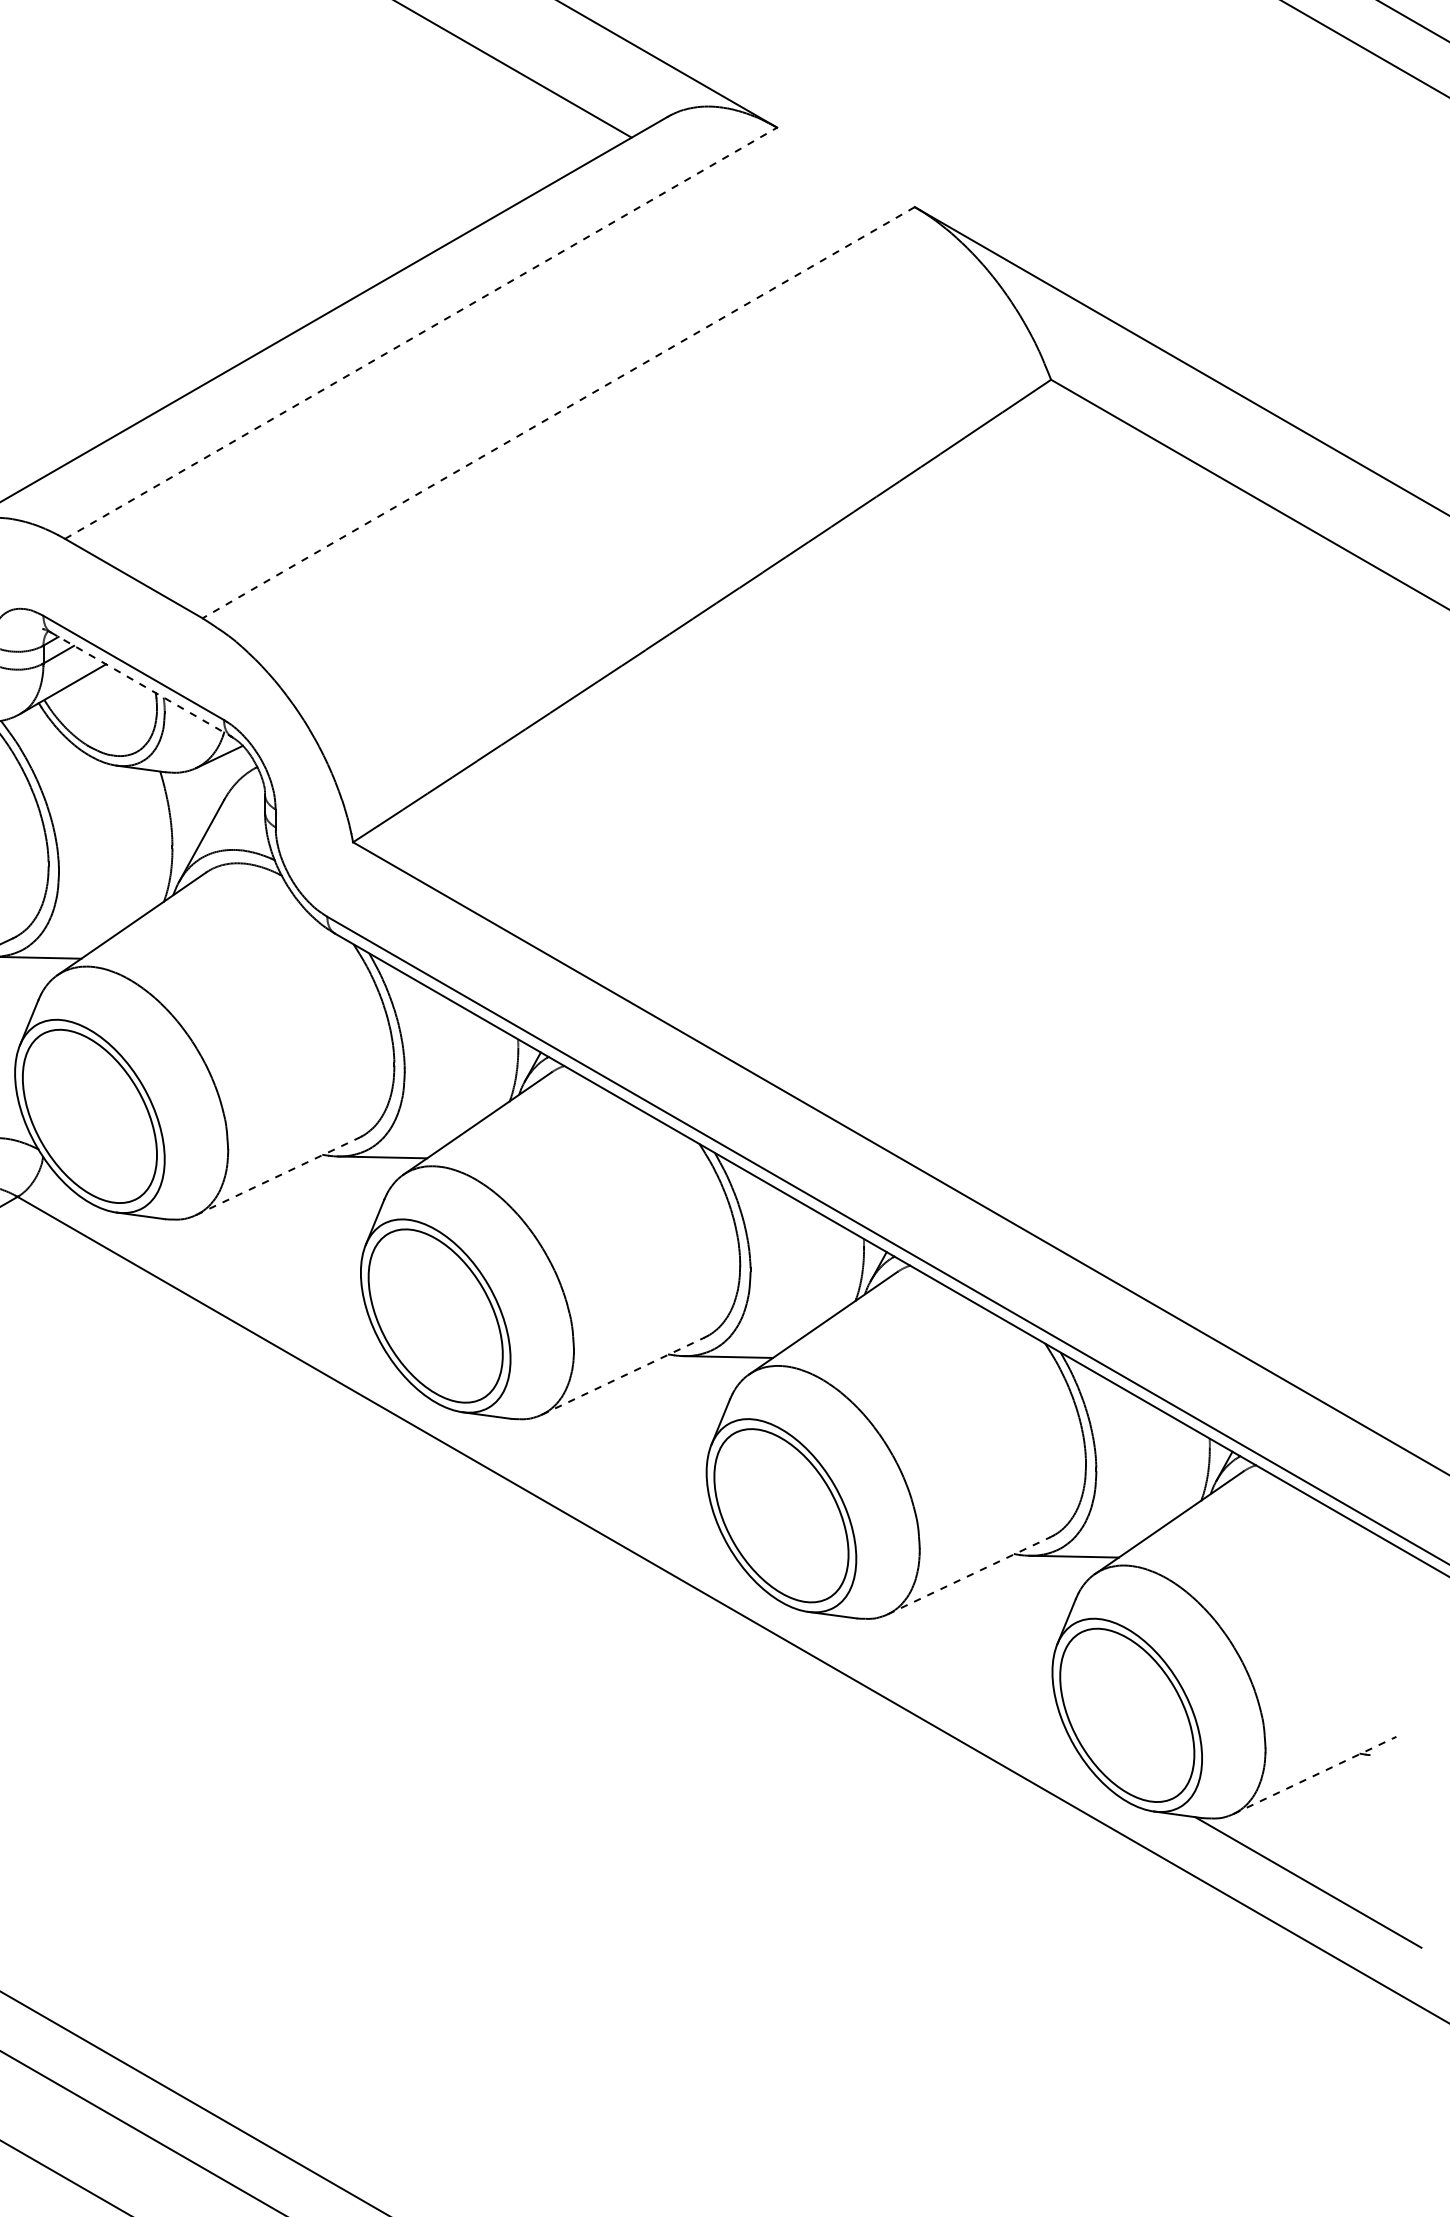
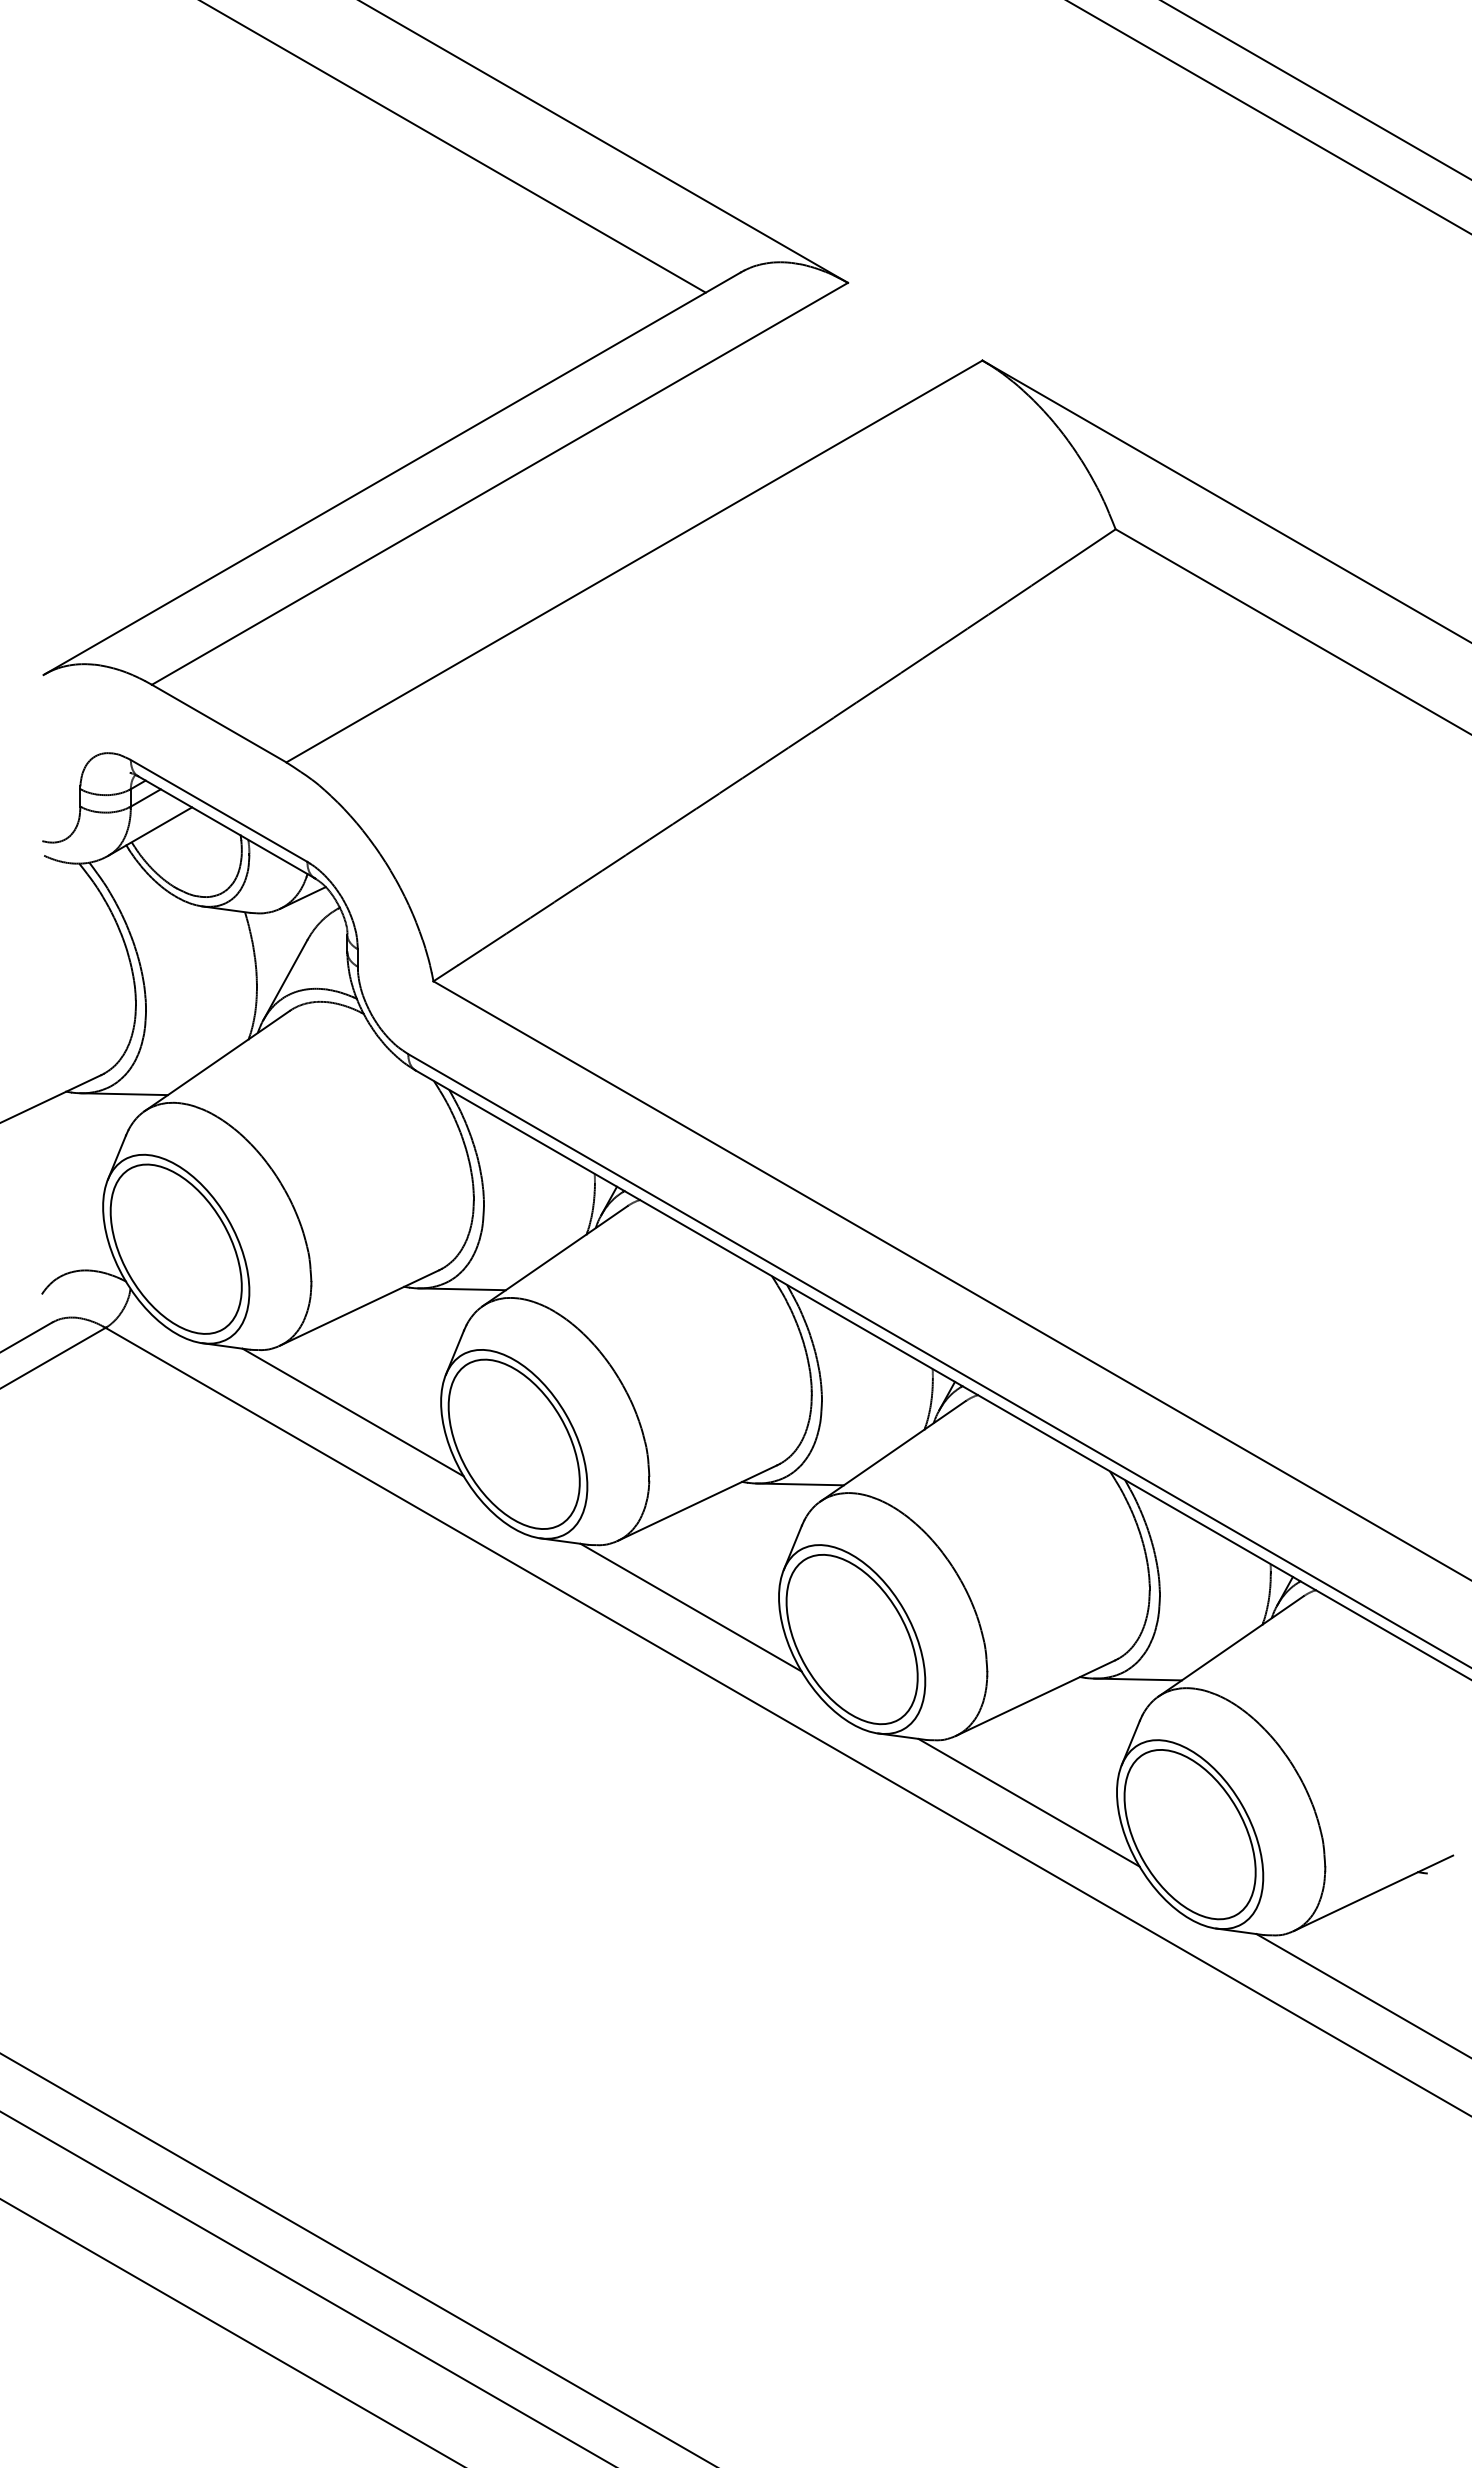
line: (420, 332) -> (499, 483), dashed -> solid
line: (558, 412) -> (634, 561), dashed -> solid
line: (141, 684) -> (226, 827), dashed -> solid
line: (278, 1176) -> (360, 1307), dashed -> solid
line: (270, 1283) -> (352, 1412), added
line: (624, 1375) -> (698, 1502), dashed -> solid
line: (616, 1482) -> (690, 1607), added
line: (970, 1575) -> (1036, 1697), dashed -> solid
line: (961, 1682) -> (1028, 1802), added
line: (1315, 1775) -> (1374, 1893), dashed -> solid

